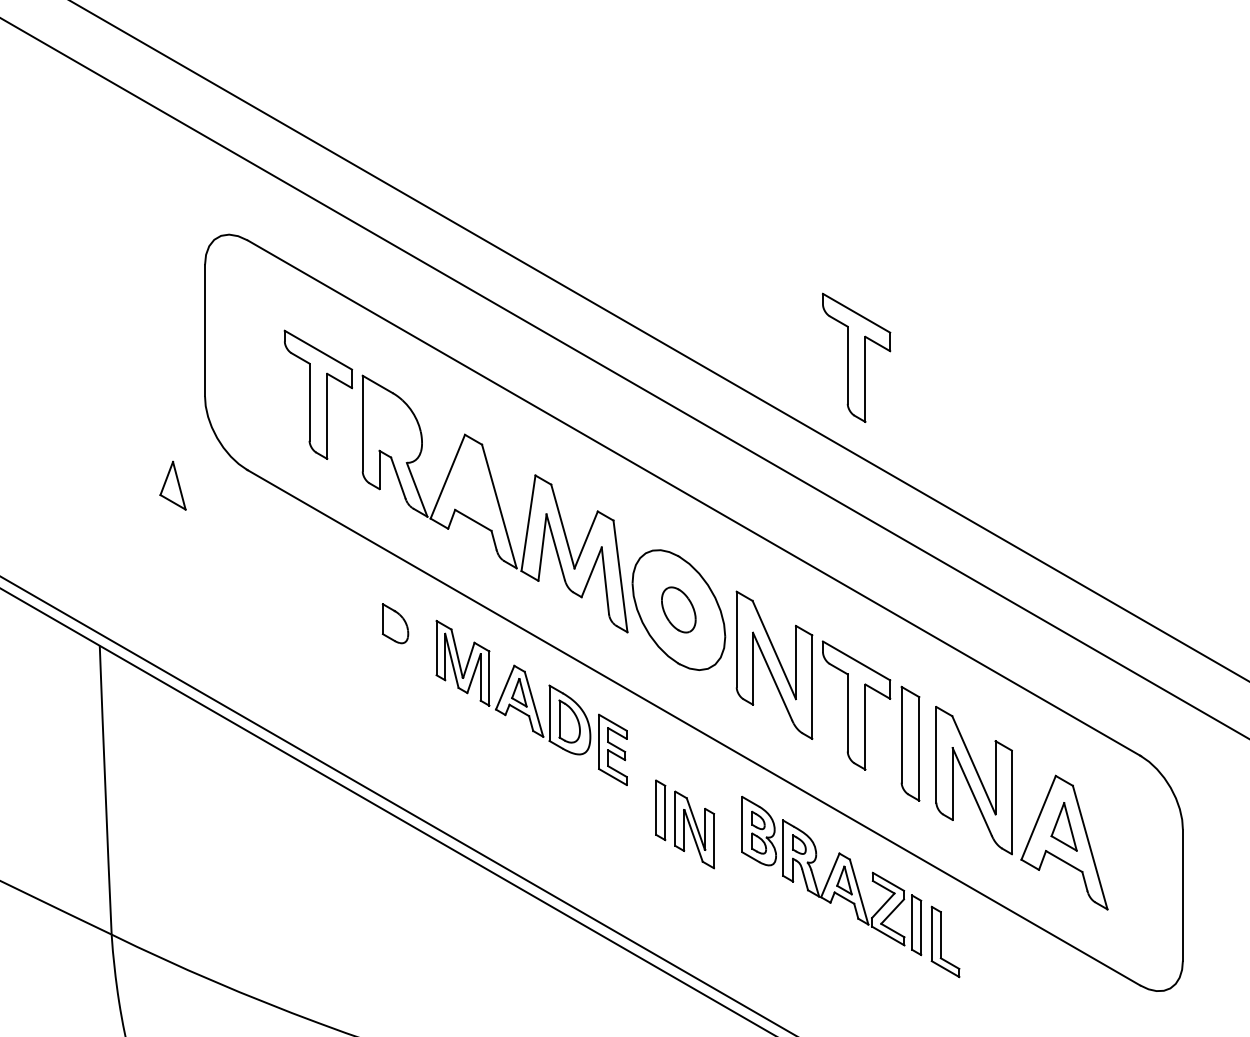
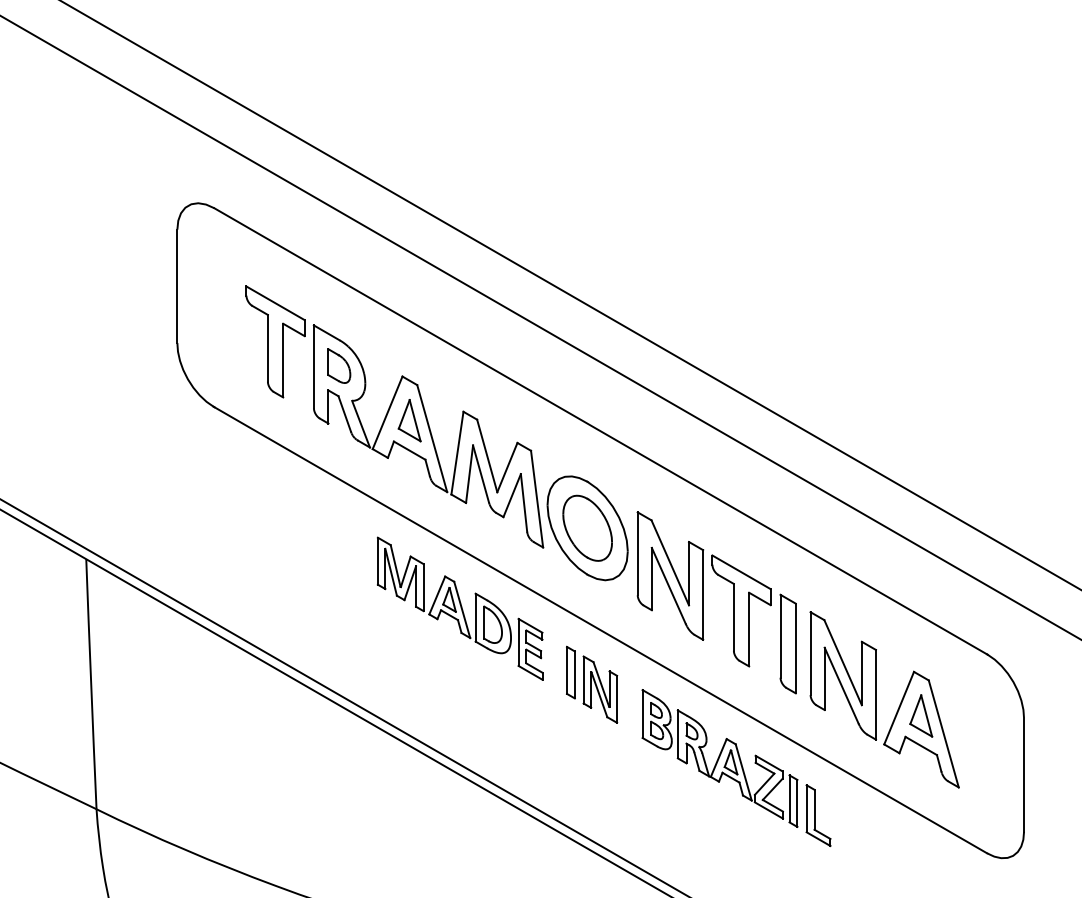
part: (856, 357) -> (741, 309), removed
part: (172, 485) -> (409, 420), moved
part: (678, 609) -> (587, 527), size x1.67
part: (395, 623) -> (339, 365), moved
part: (685, 823) -> (592, 684), moved

